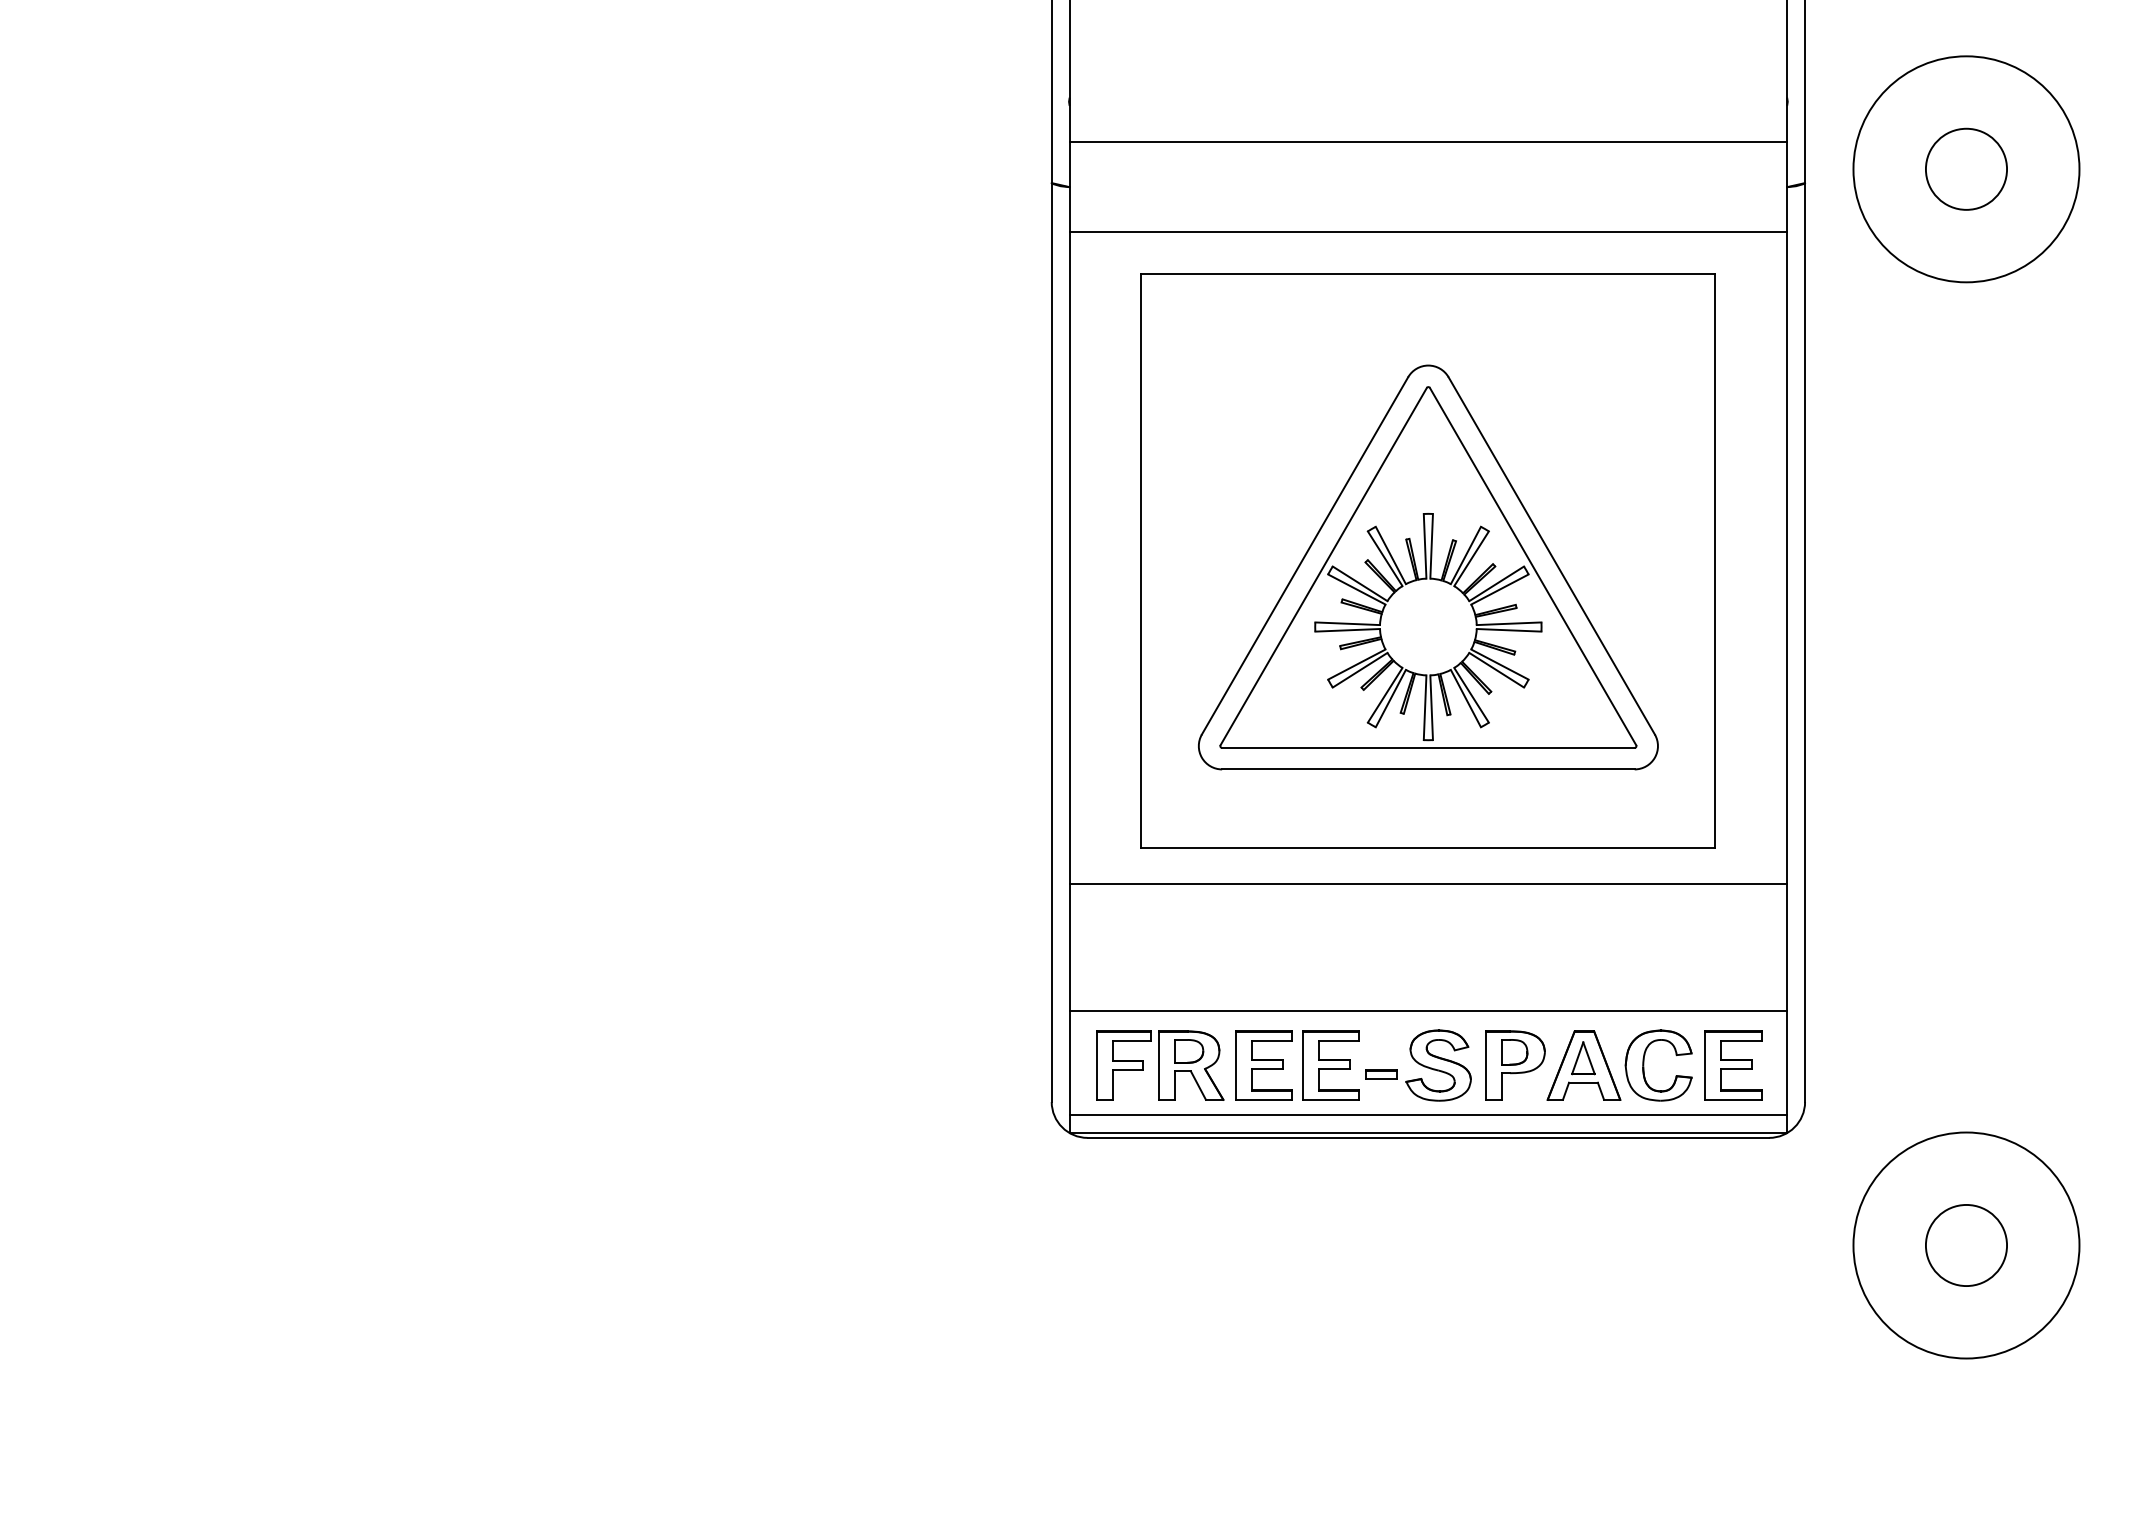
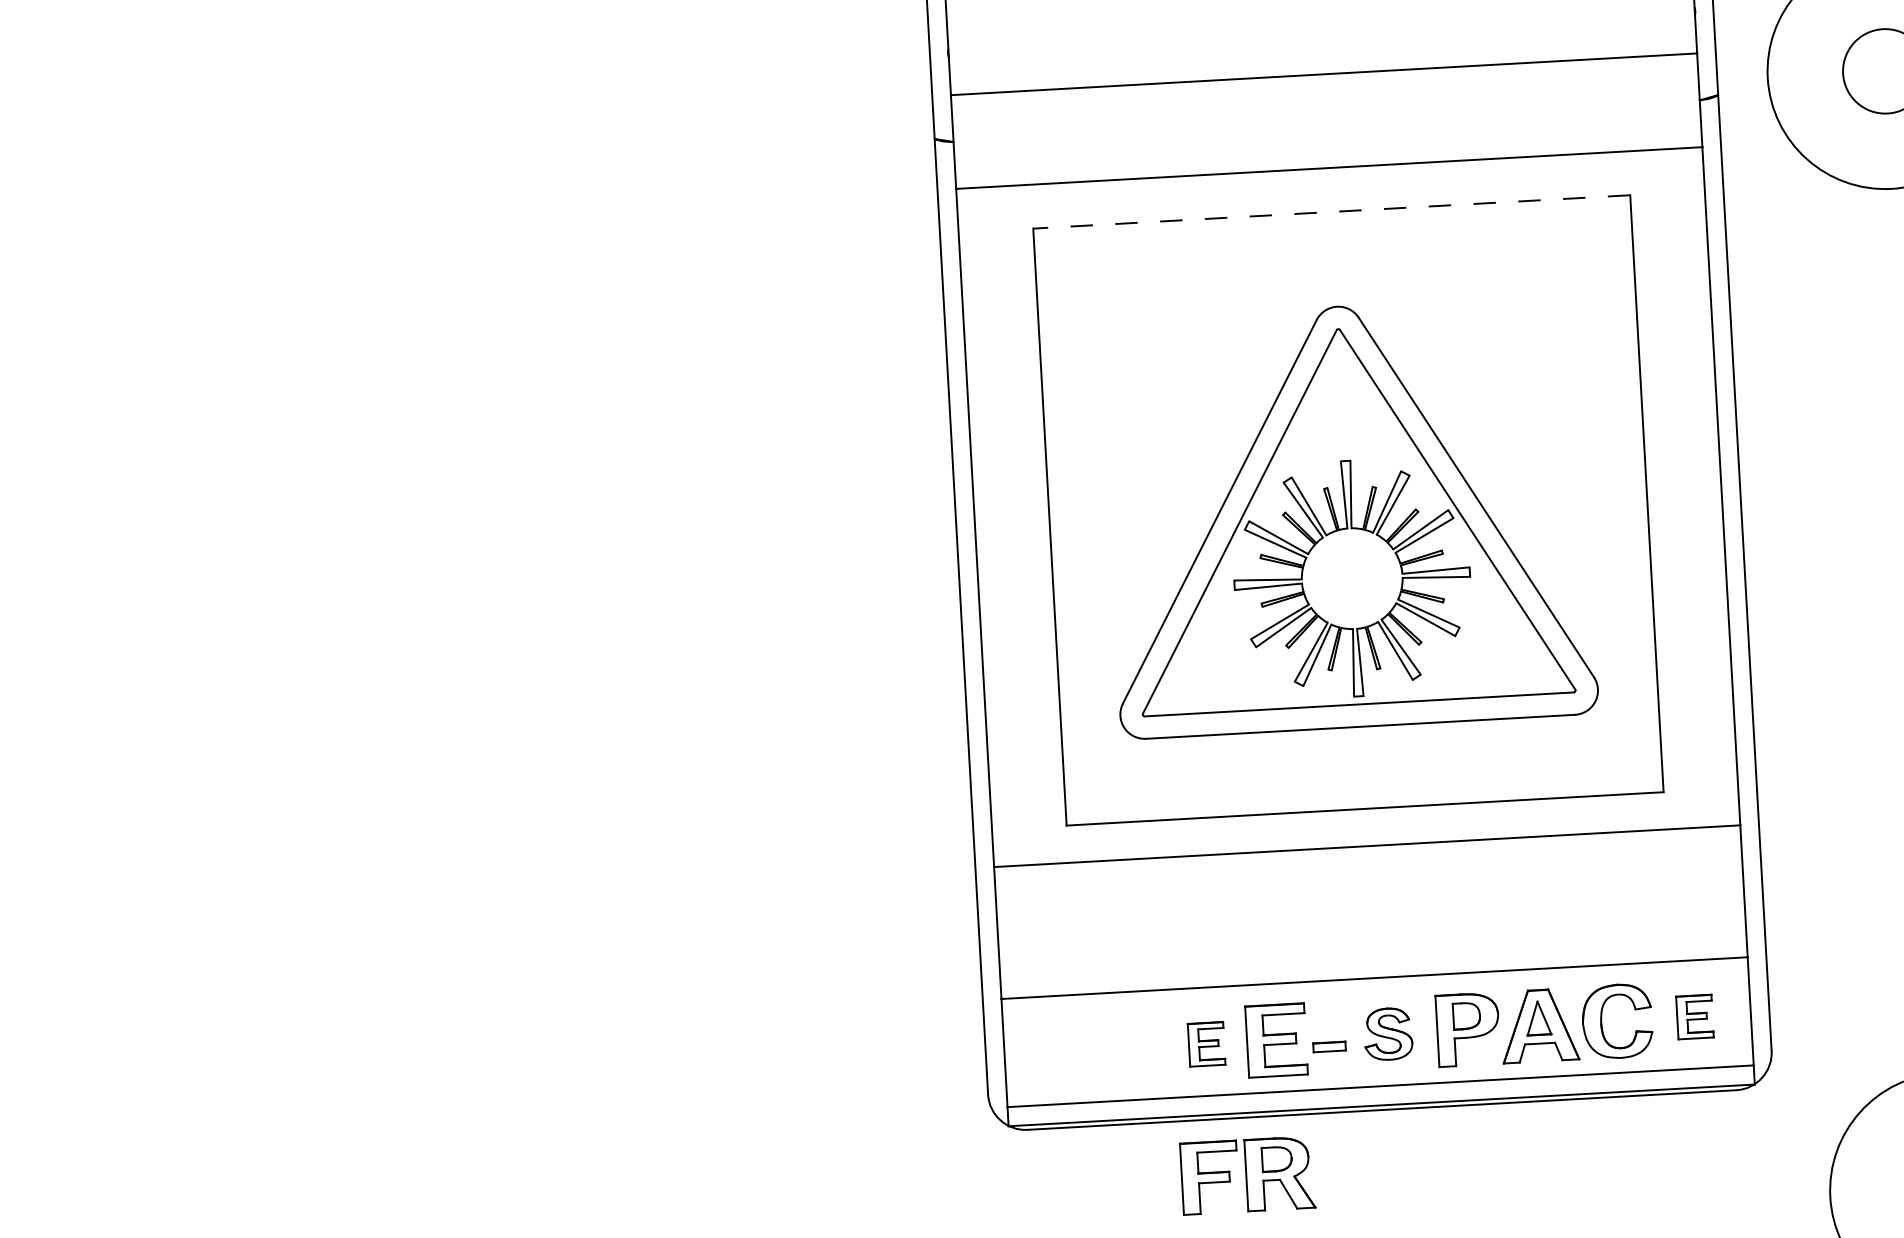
line: (1428, 274) -> (1331, 212), solid -> dashed
part: (1160, 1065) -> (1248, 1175), moved
part: (1263, 1065) -> (1206, 1044), size x0.6
part: (1438, 1065) -> (1388, 1034), size x0.7
part: (1733, 1065) -> (1695, 1016), size x0.6

